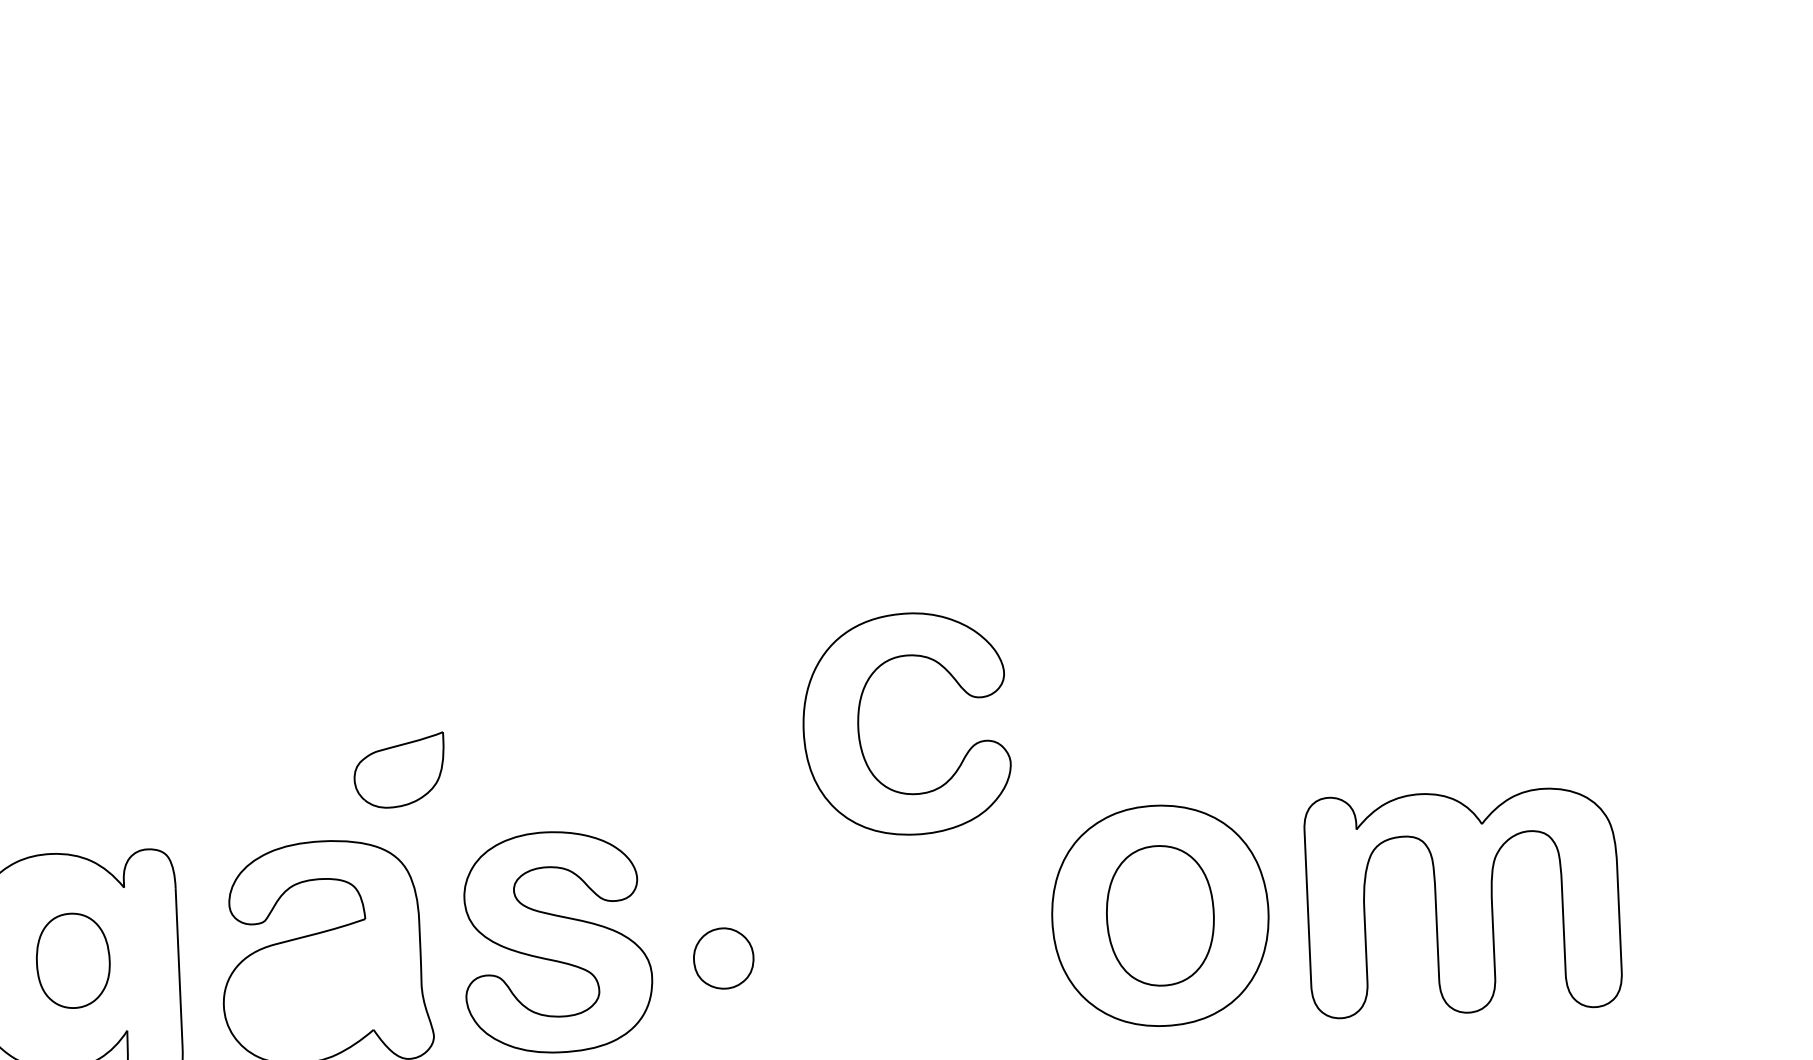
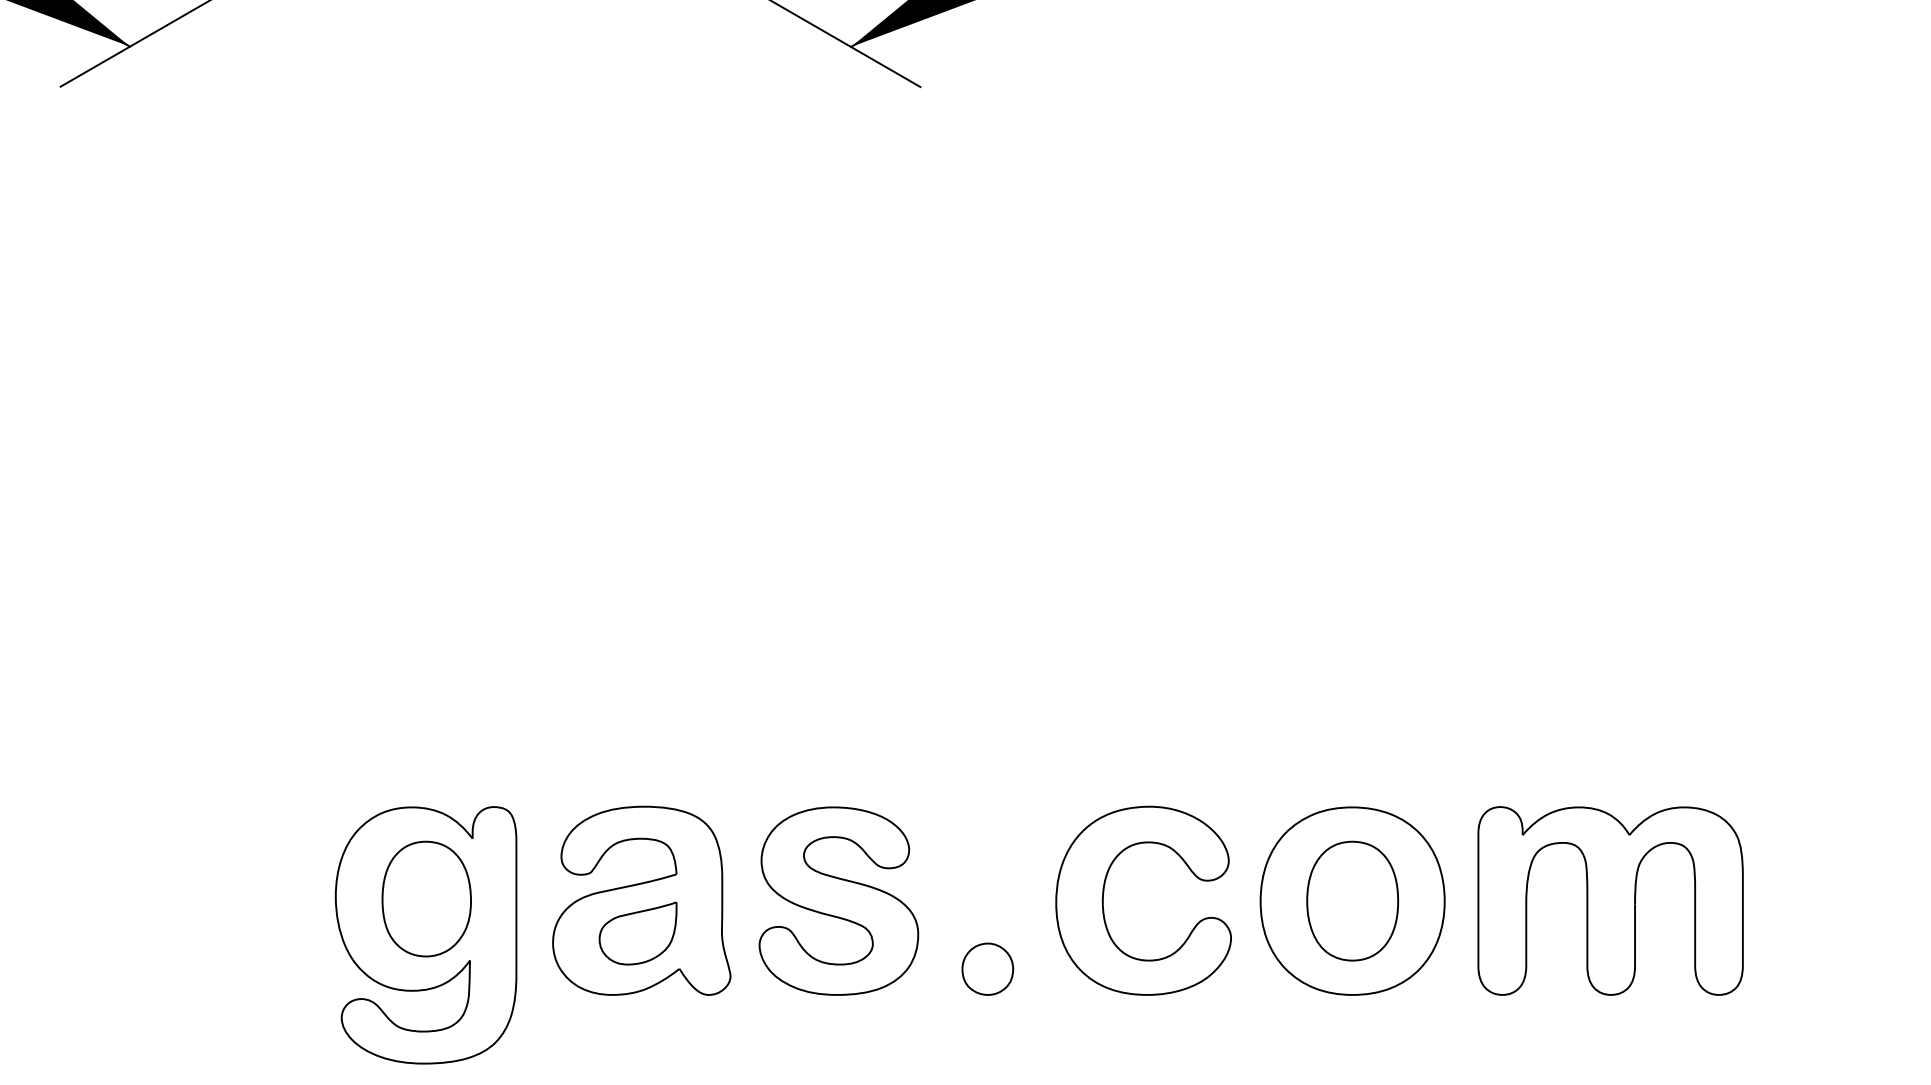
part: (859, 717) -> (1104, 893), moved
part: (398, 770) -> (637, 933), moved
part: (723, 957) -> (987, 968), moved
part: (73, 960) -> (426, 898), size x1.43

